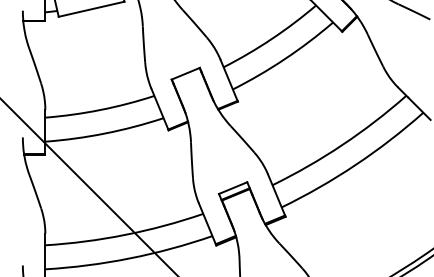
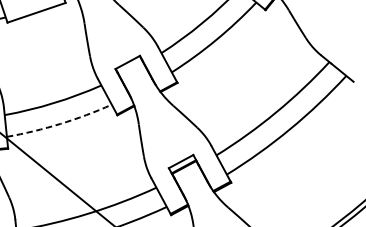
arc: (105, 133) -> (60, 123), solid -> dashed

